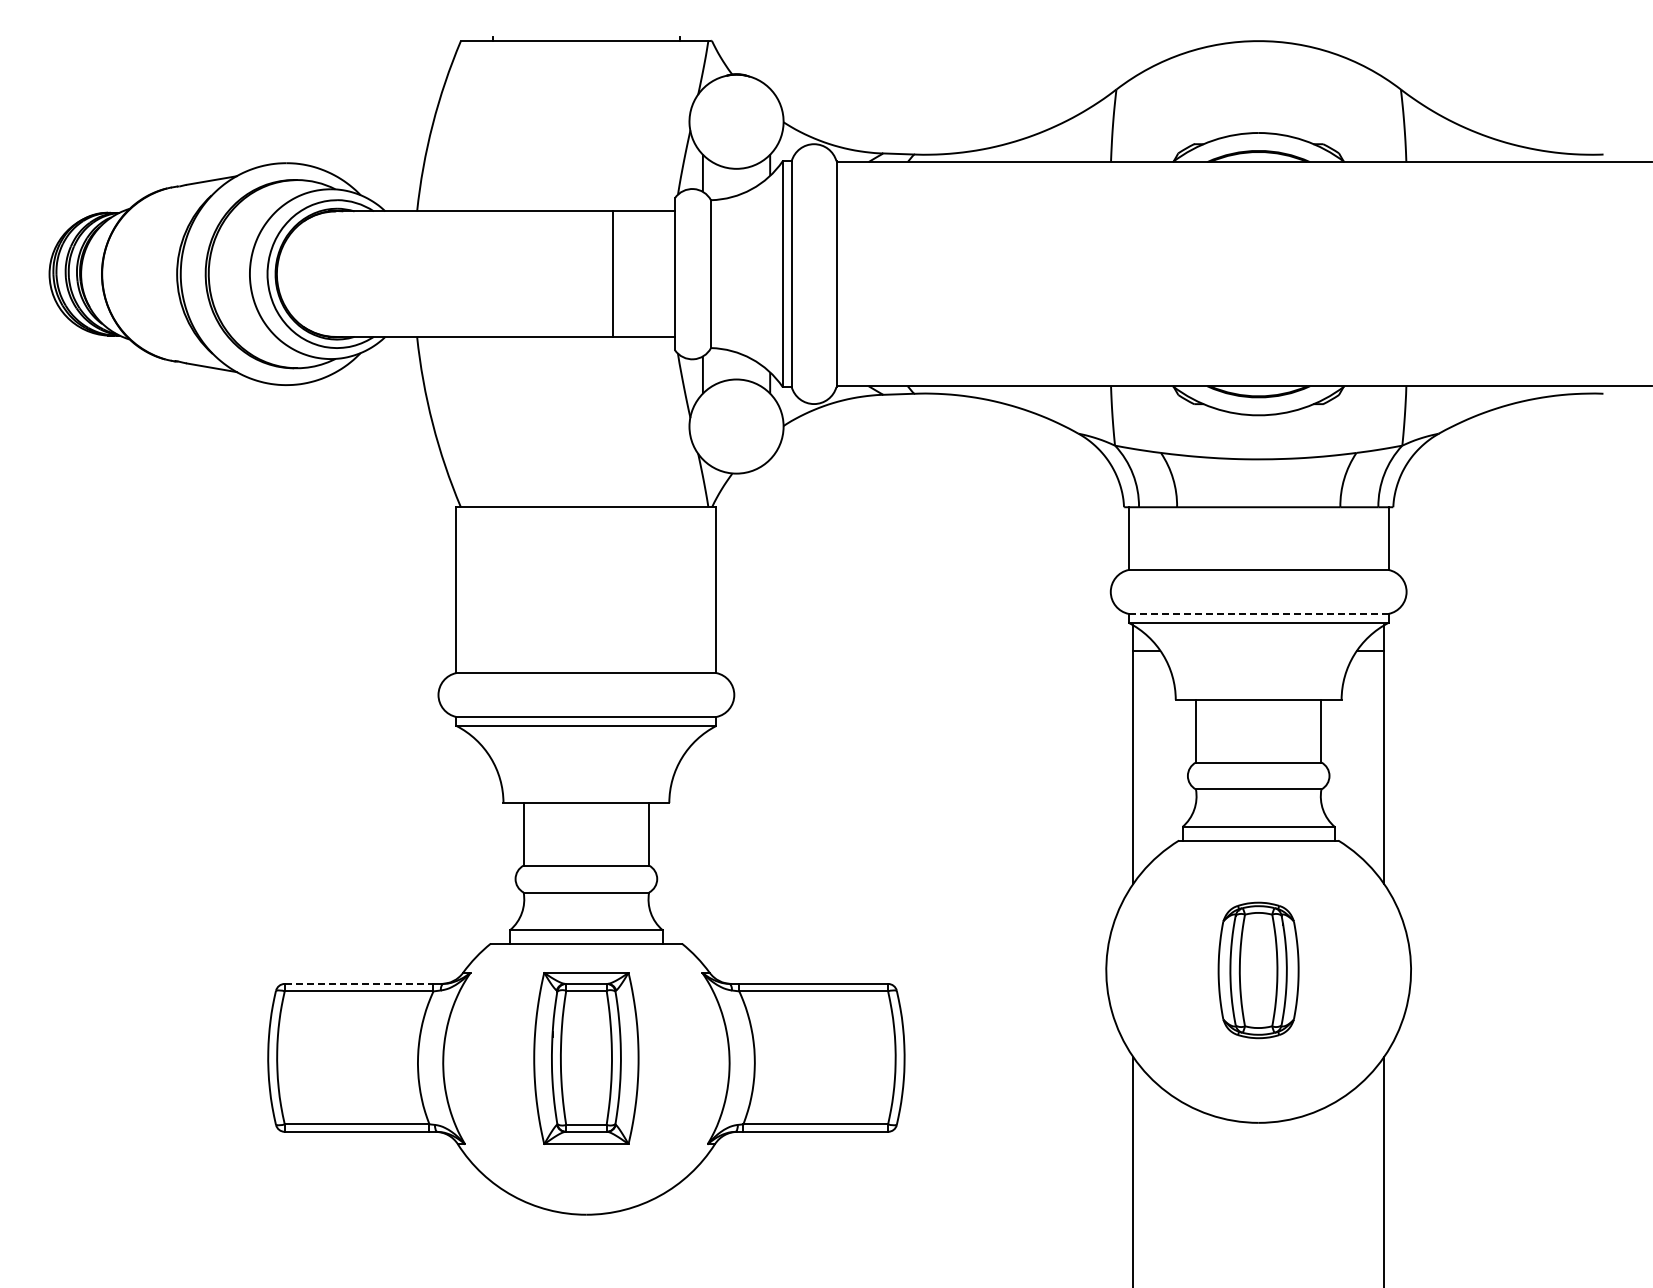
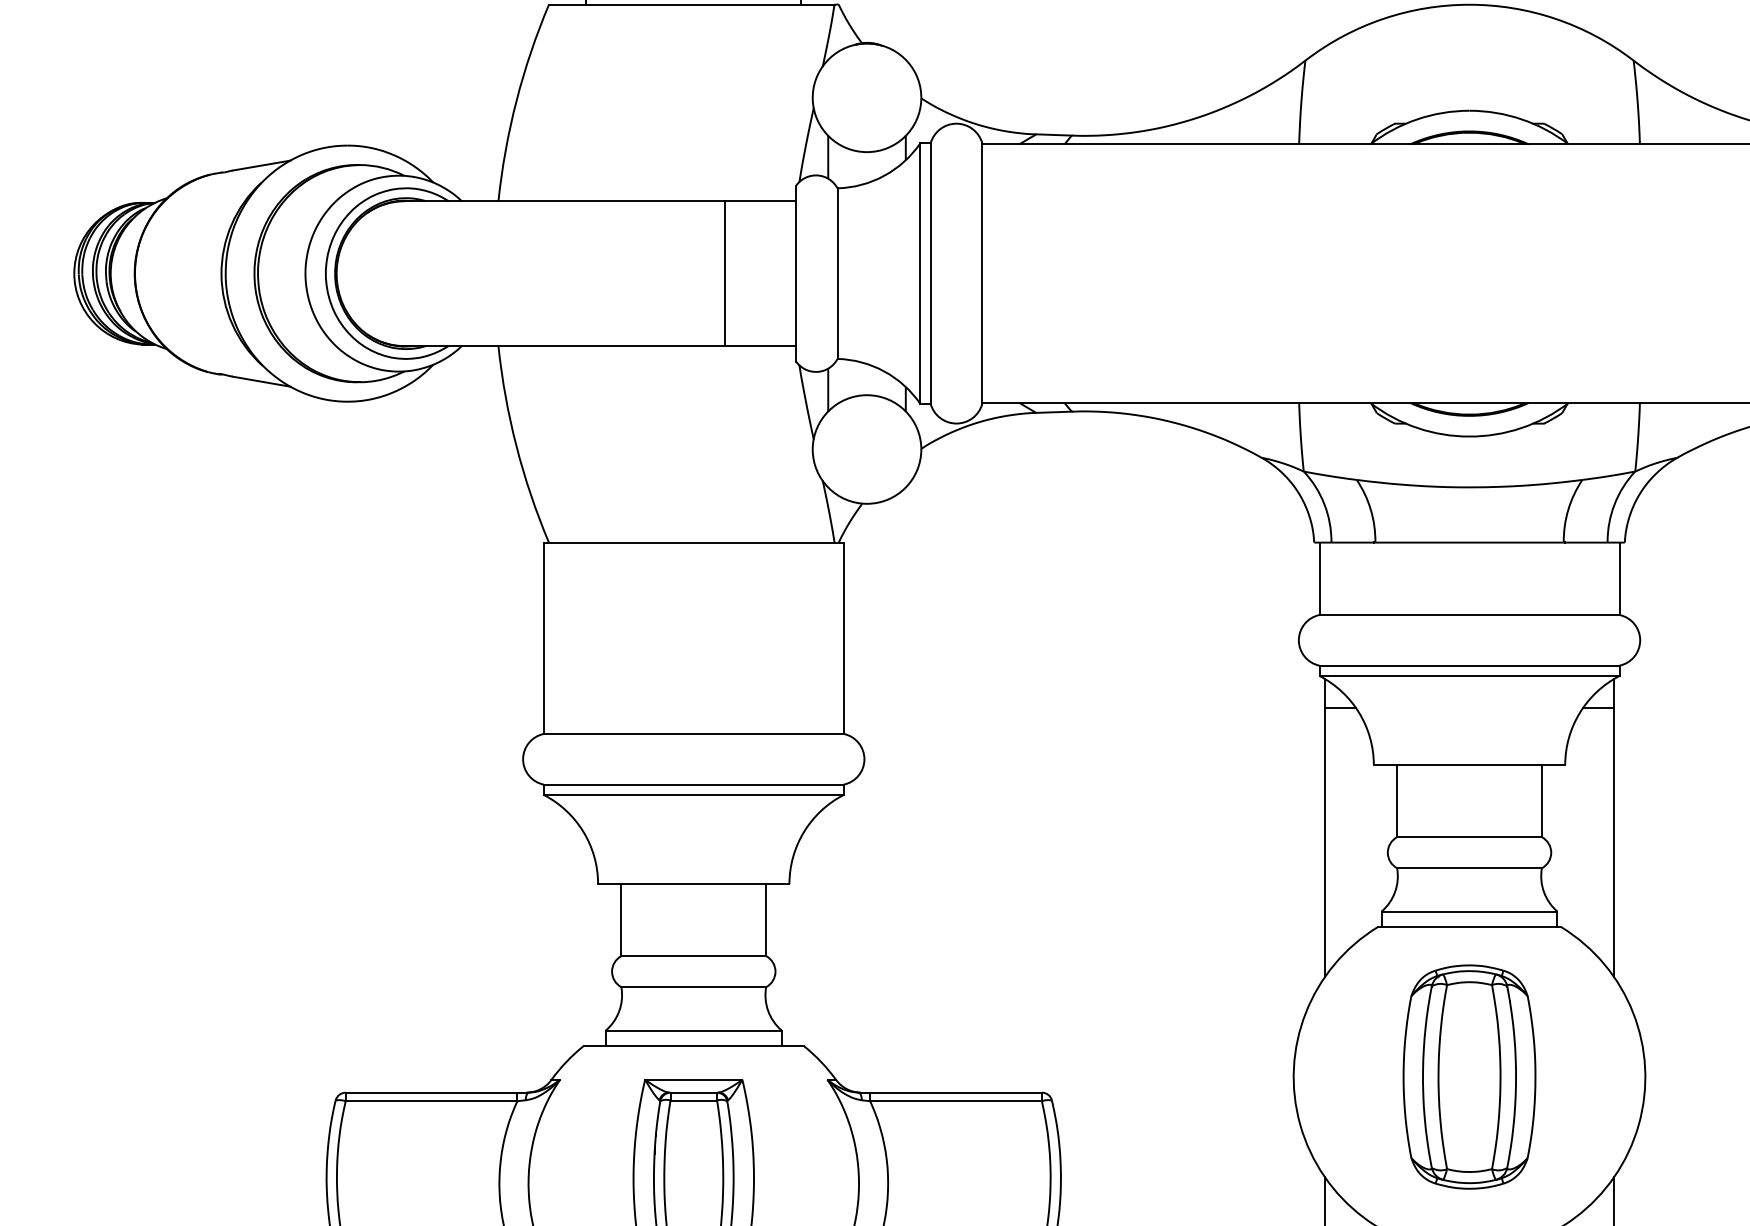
line: (1258, 613) -> (1469, 665), dashed -> solid
part: (1258, 970) -> (1469, 1077), size x1.43
line: (359, 983) -> (431, 1092), dashed -> solid

